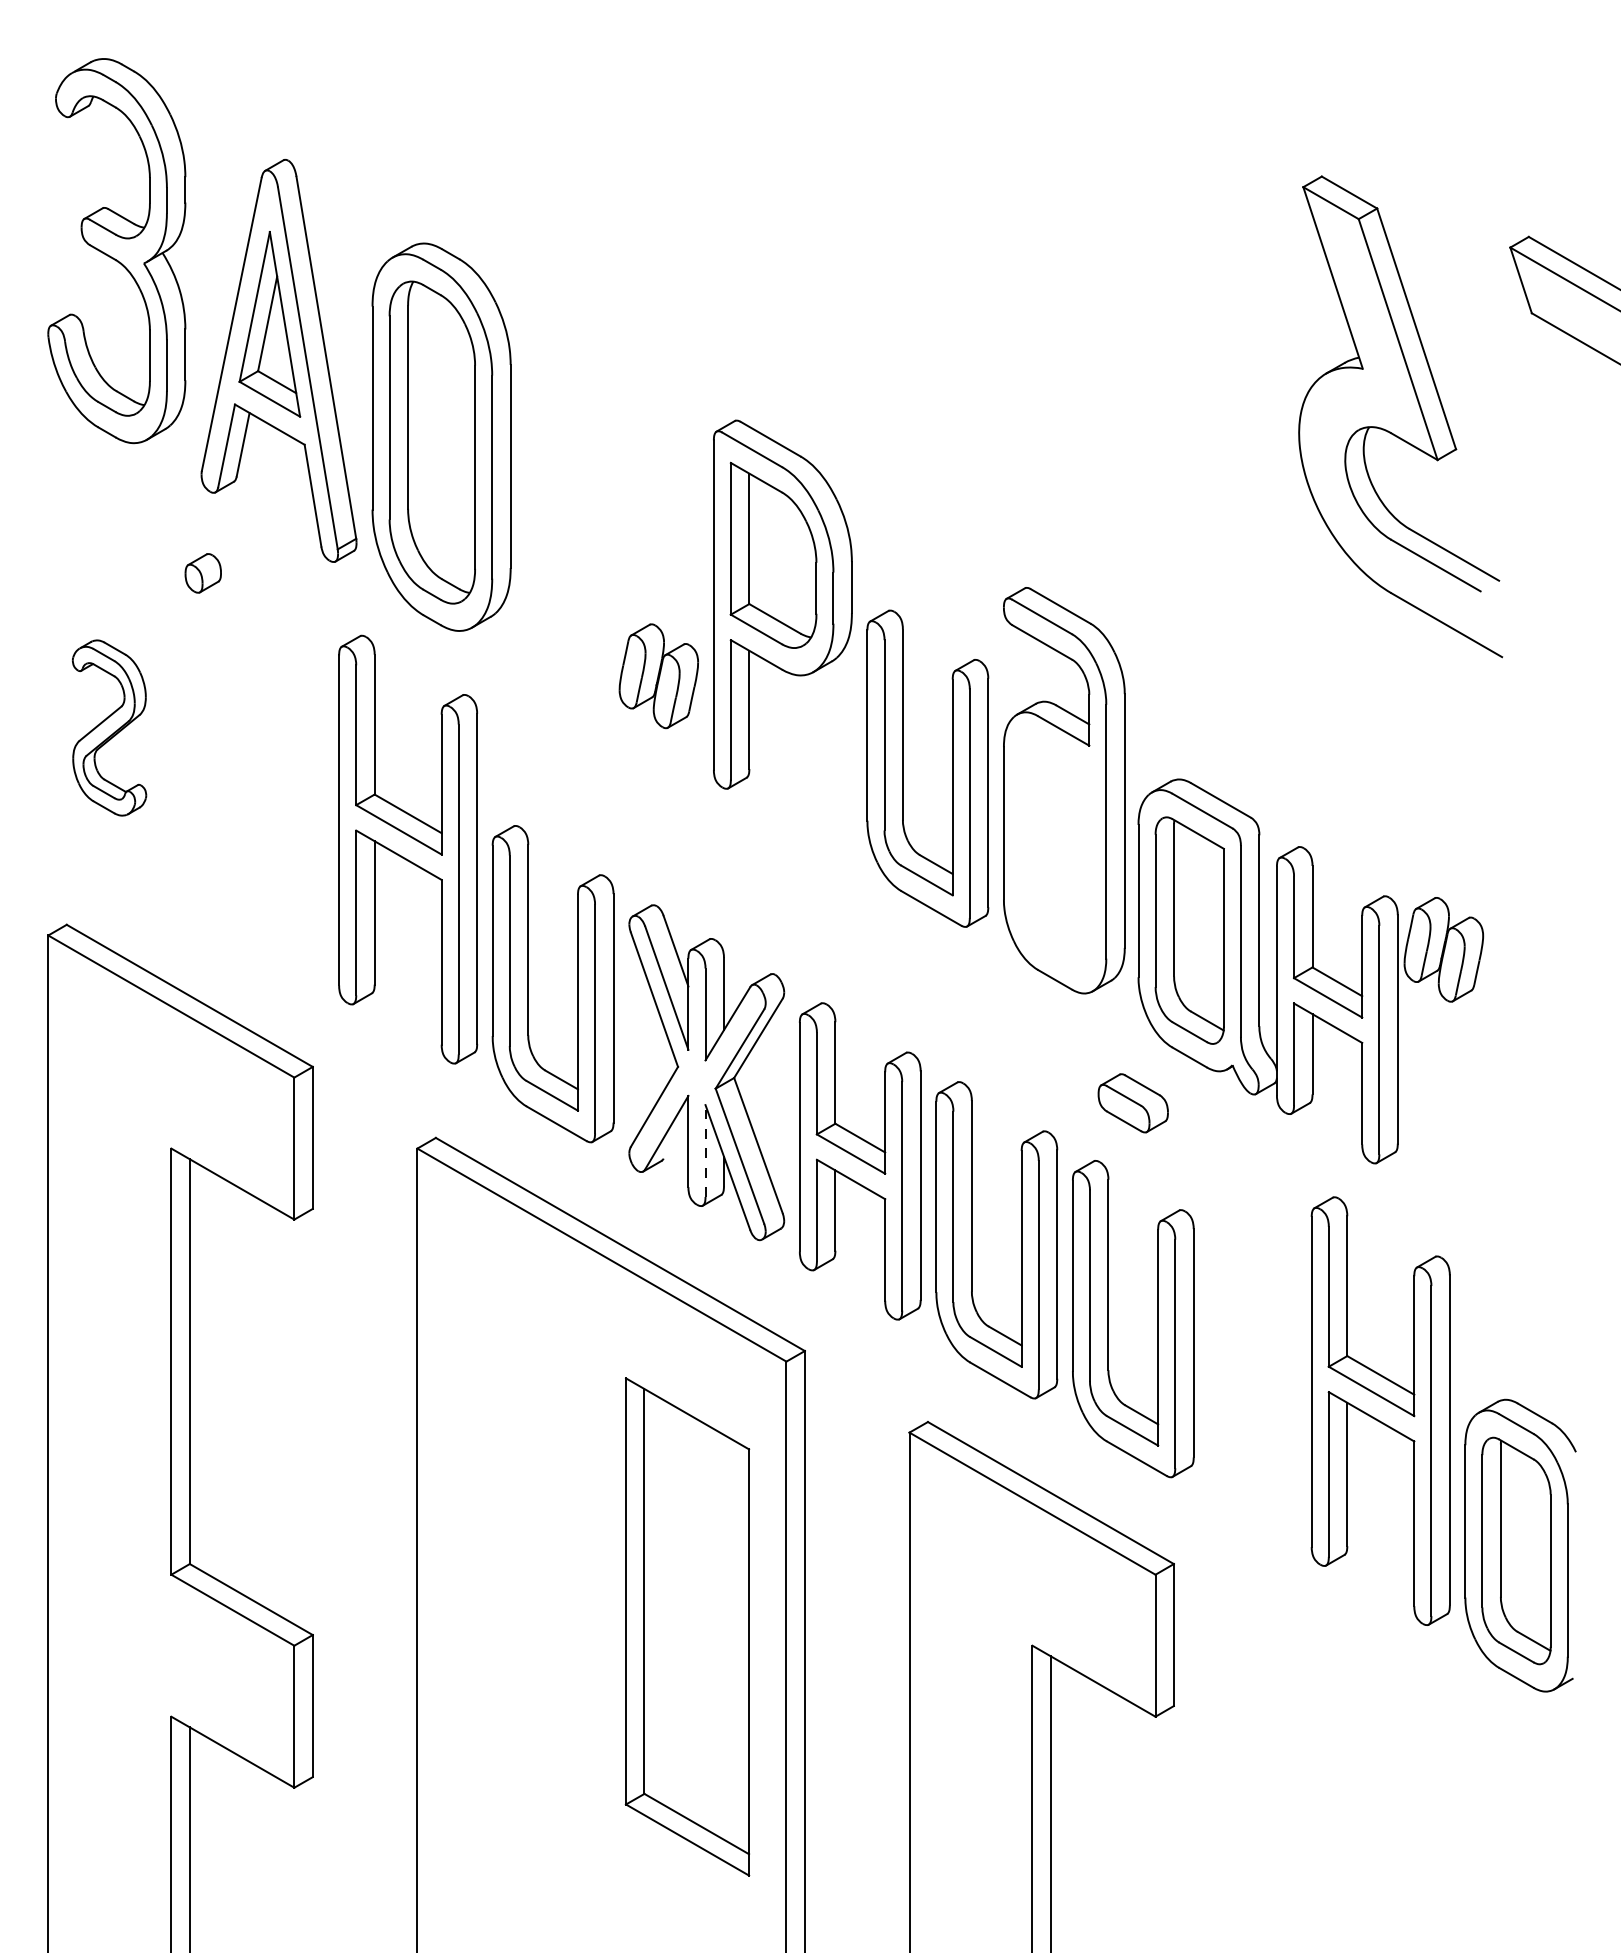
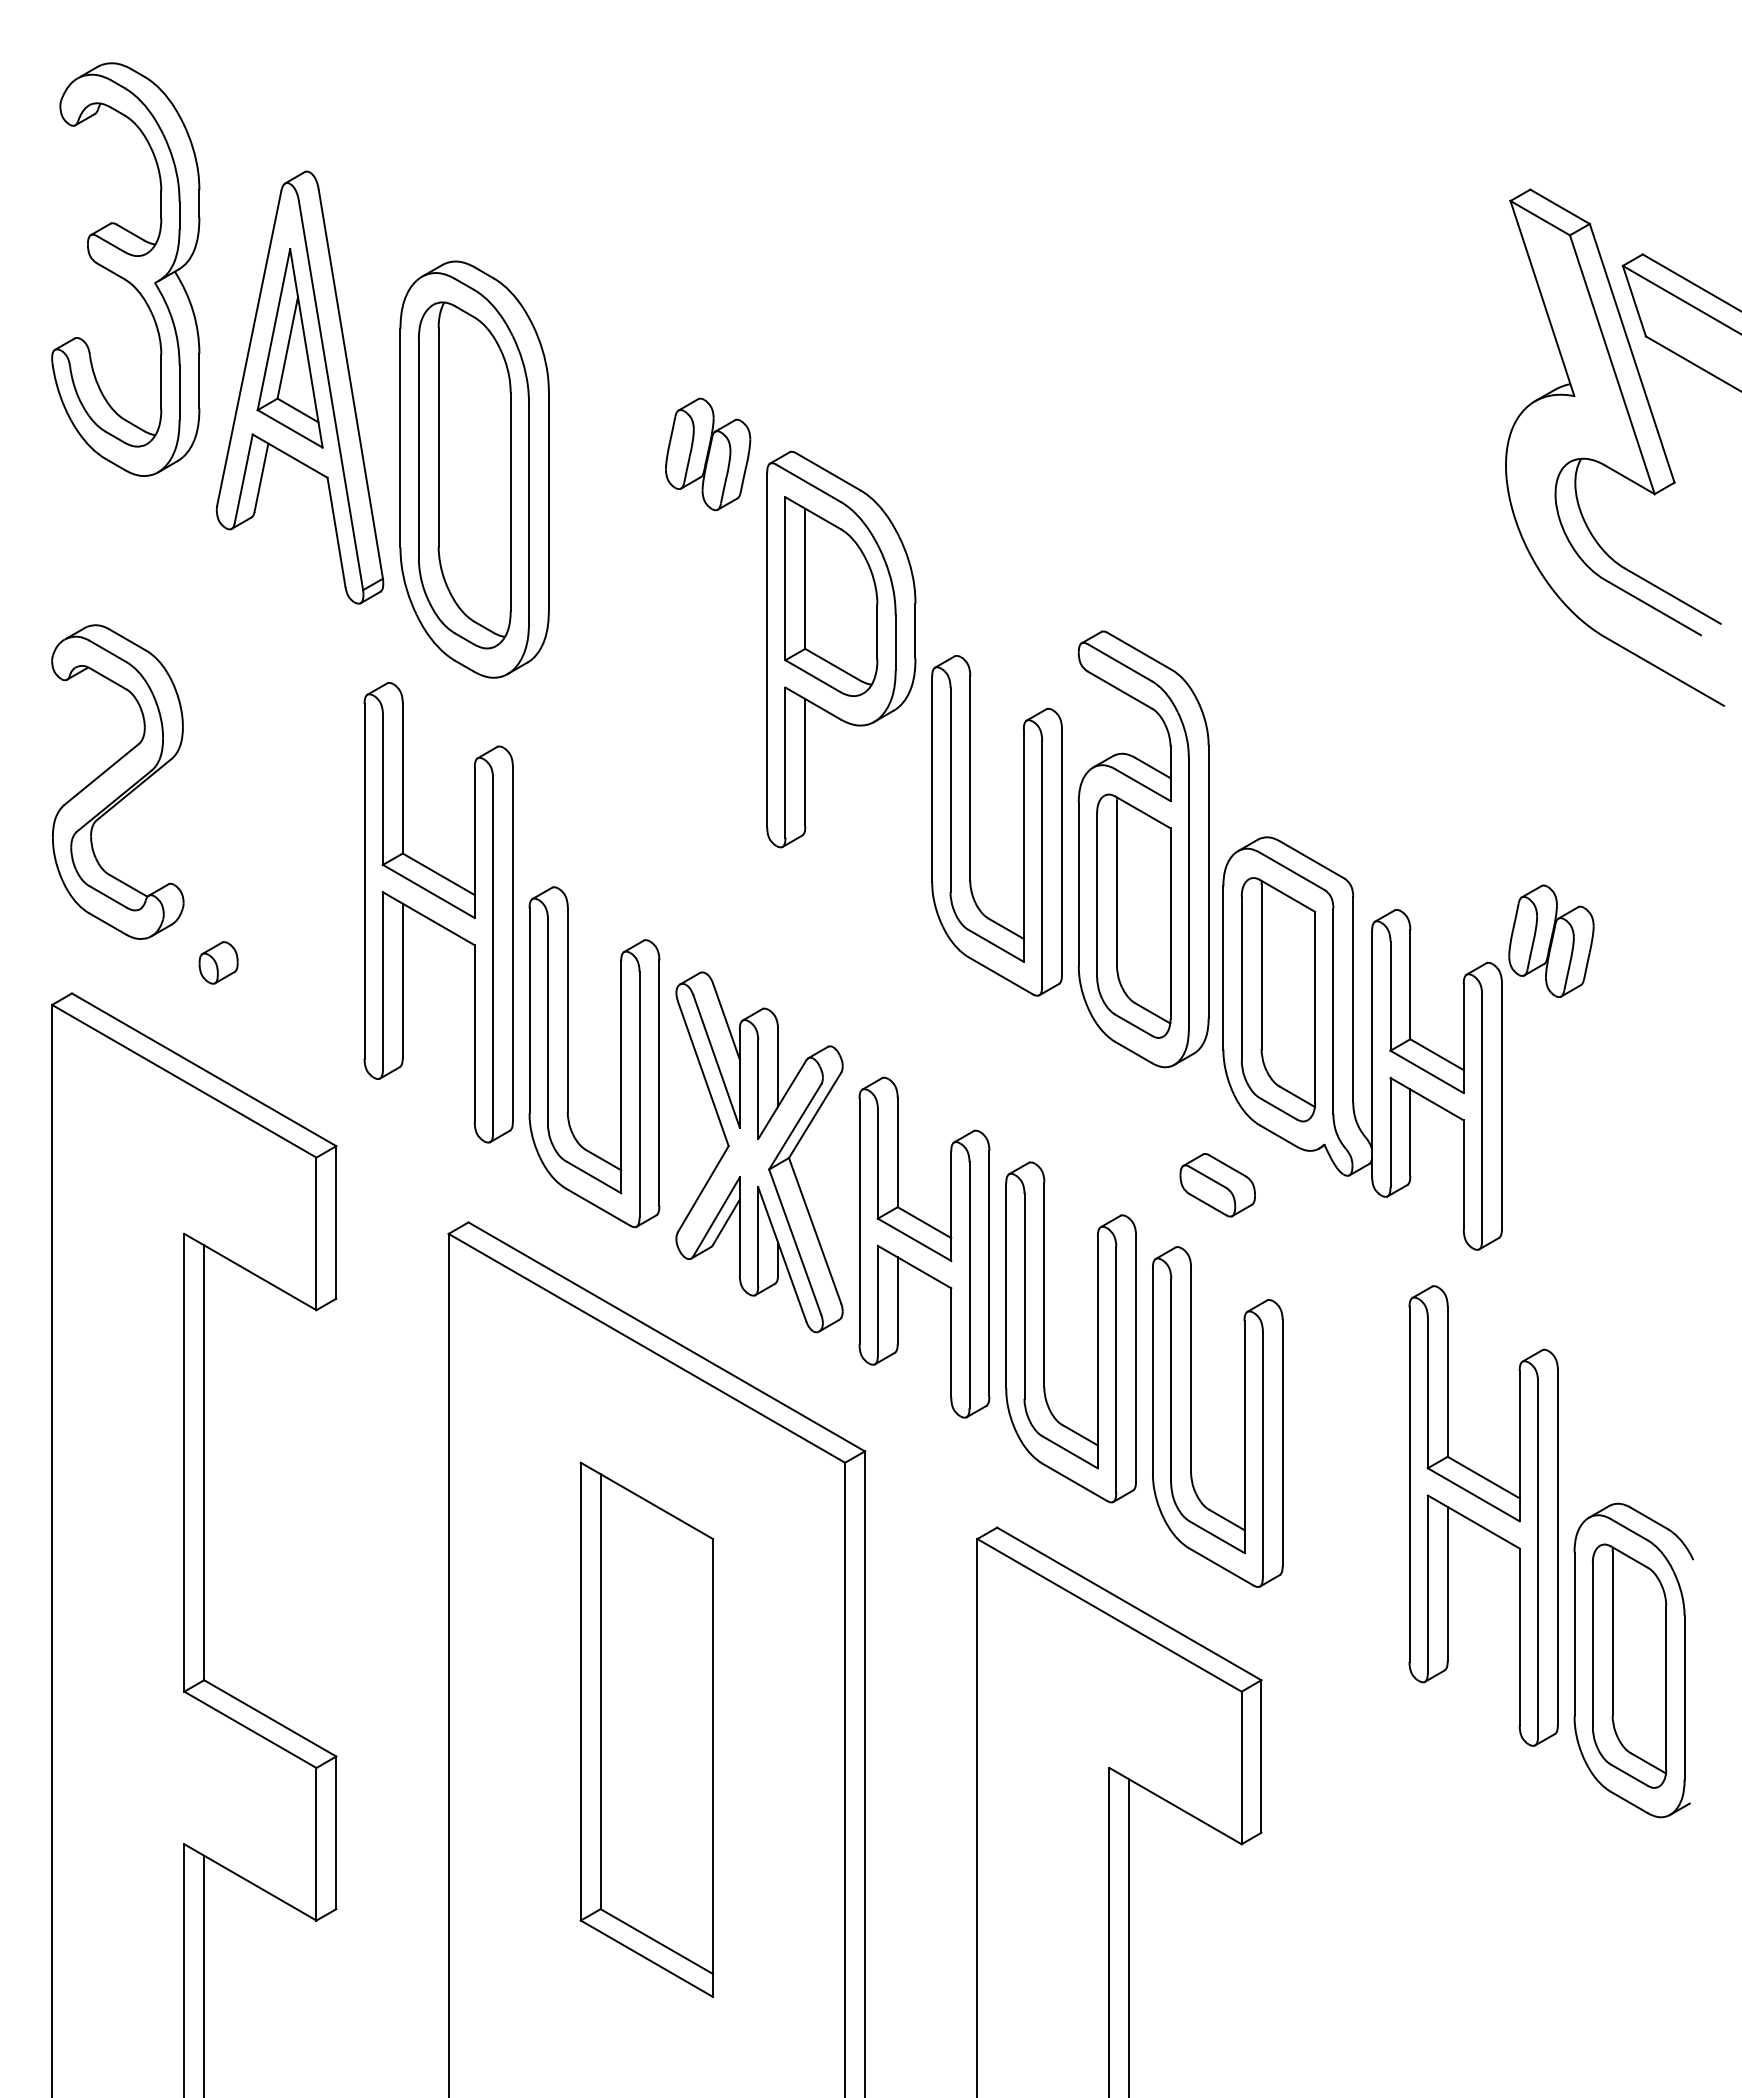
part: (1393, 433) -> (1607, 465), moved
part: (203, 572) -> (218, 962), moved
part: (659, 676) -> (708, 454), moved
part: (109, 727) -> (117, 781), size x1.67
part: (1054, 852) -> (1133, 915), added
part: (1443, 949) -> (1551, 940), moved
line: (675, 1137) -> (726, 1221), added
line: (705, 1151) -> (758, 1236), dashed -> solid
part: (687, 1626) -> (646, 1729), moved

